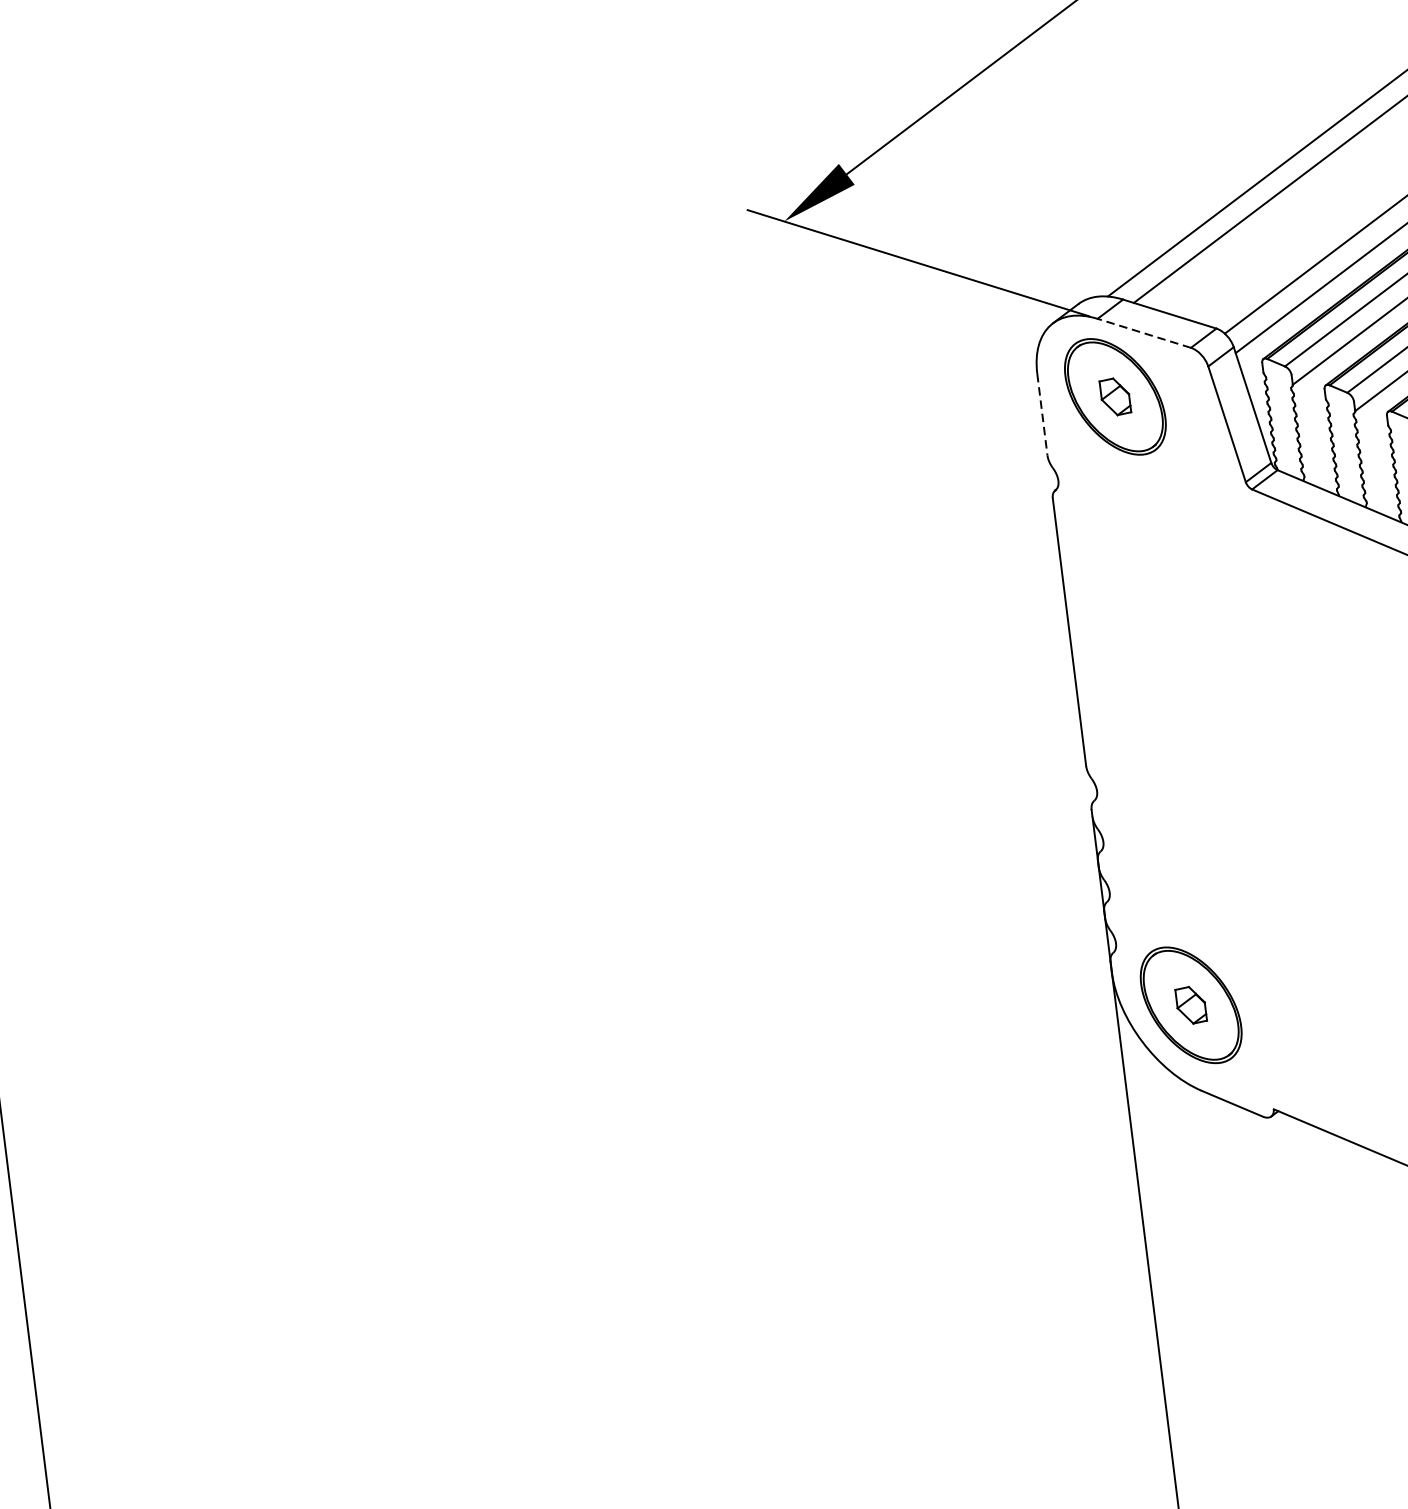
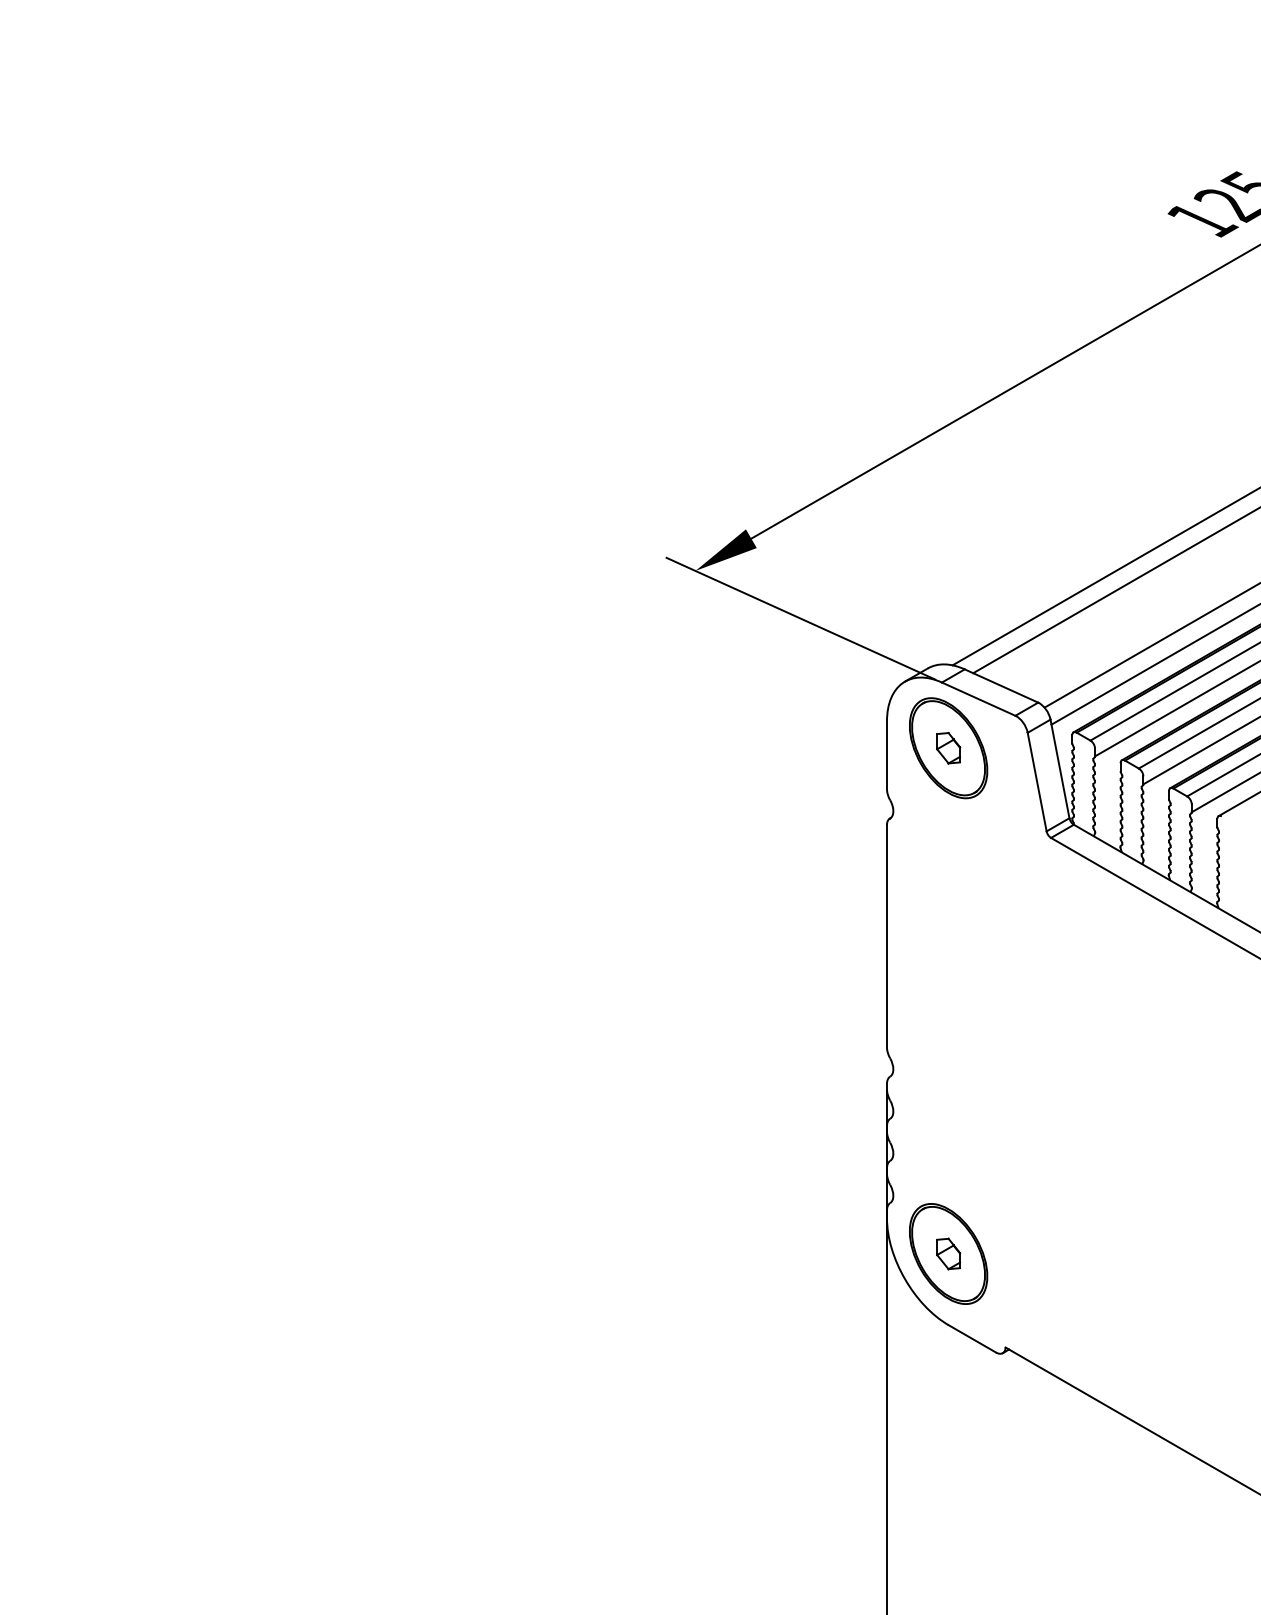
line: (1143, 332) -> (978, 698), dashed -> solid
line: (1041, 414) -> (886, 755), dashed -> solid

